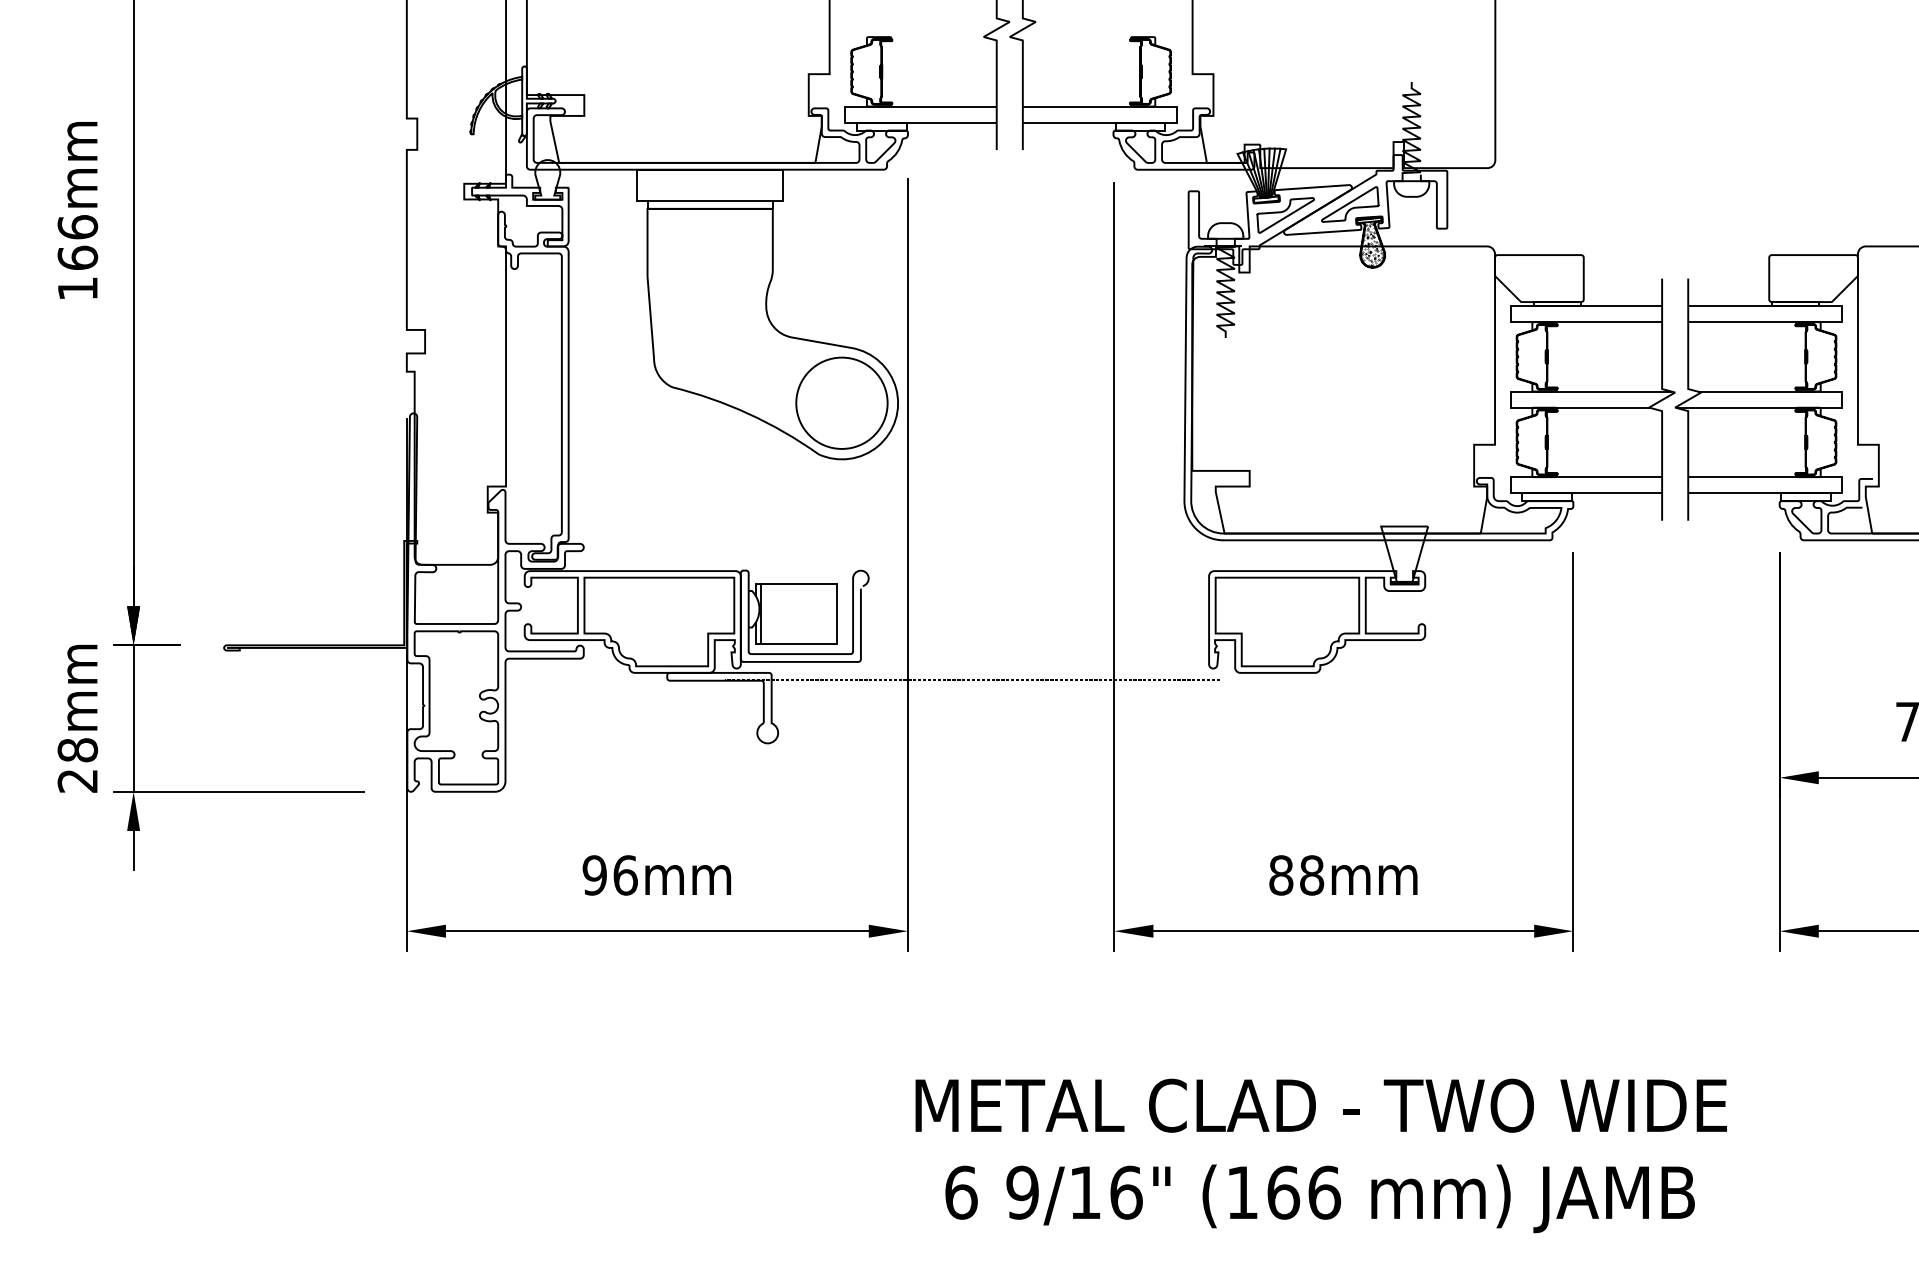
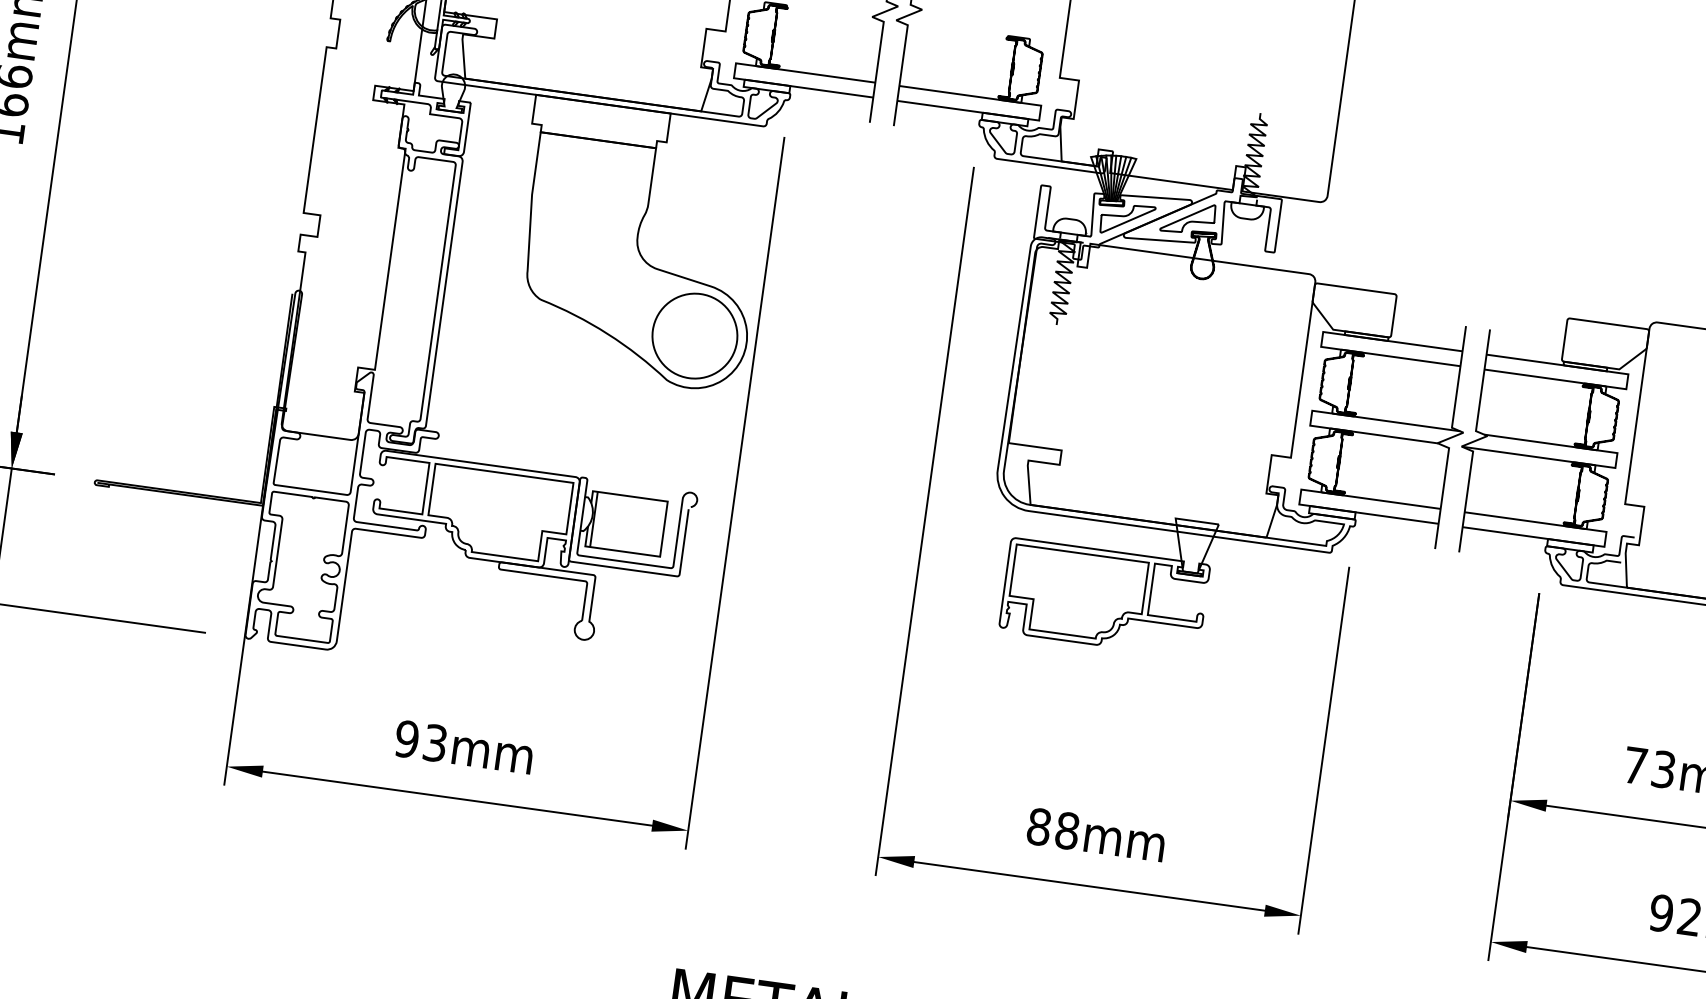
line: (709, 201) -> (598, 133), removed
hatch: (1372, 244) -> (1203, 257), removed
line: (971, 680) -> (778, 607), removed
text: (625, 875) -> (435, 743), 96mm -> 93mm

